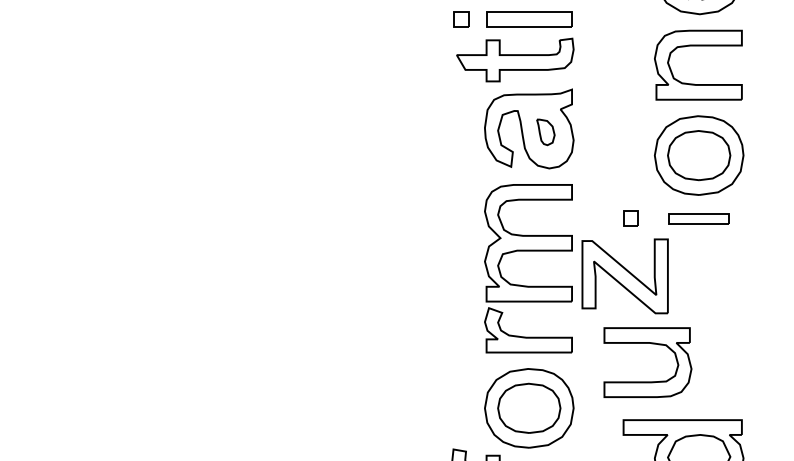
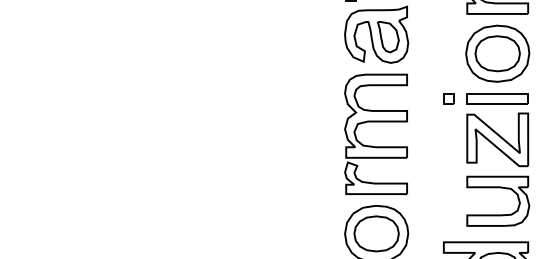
part: (545, 132) -> (388, 37), size x1.67
part: (698, 218) -> (497, 98), size x1.43
part: (624, 276) -> (497, 139), moved
part: (651, 344) -> (500, 188), moved

